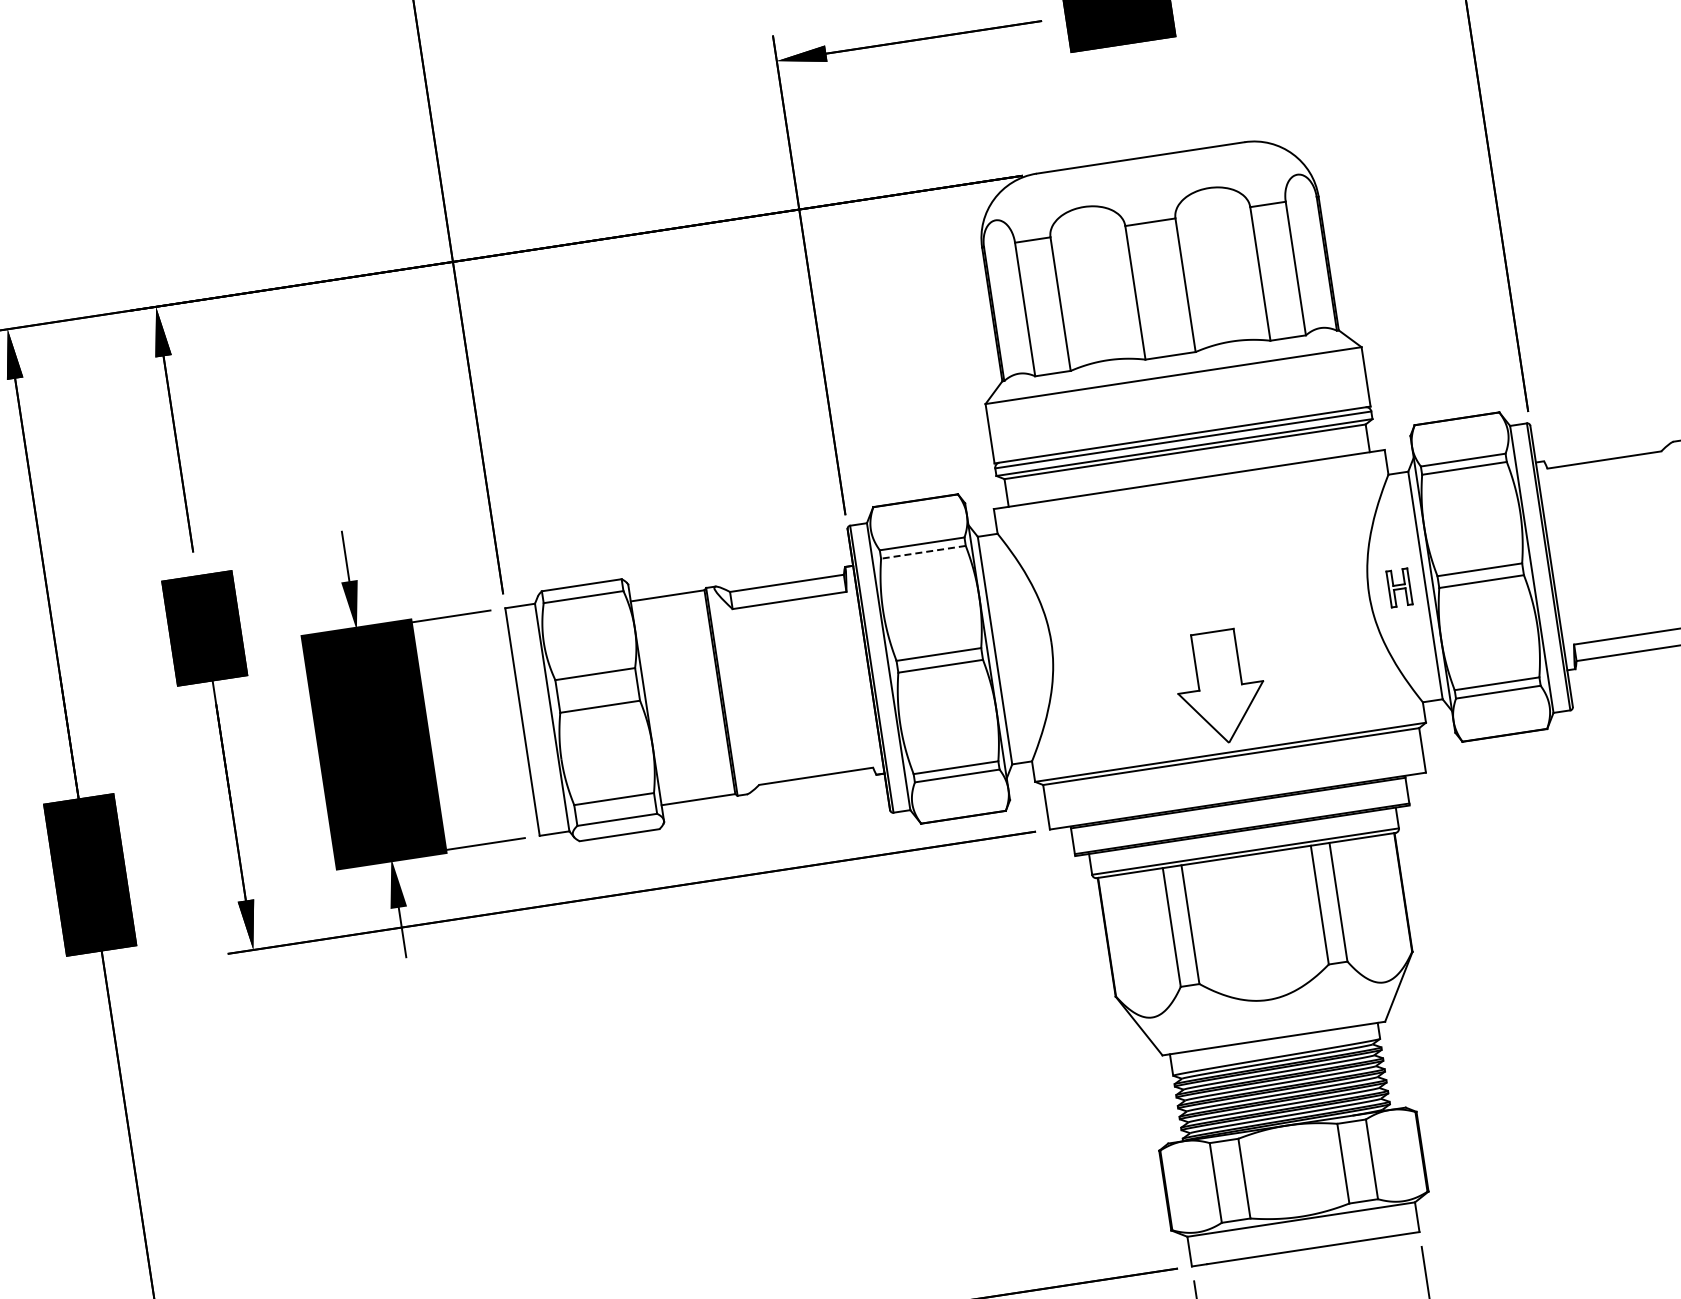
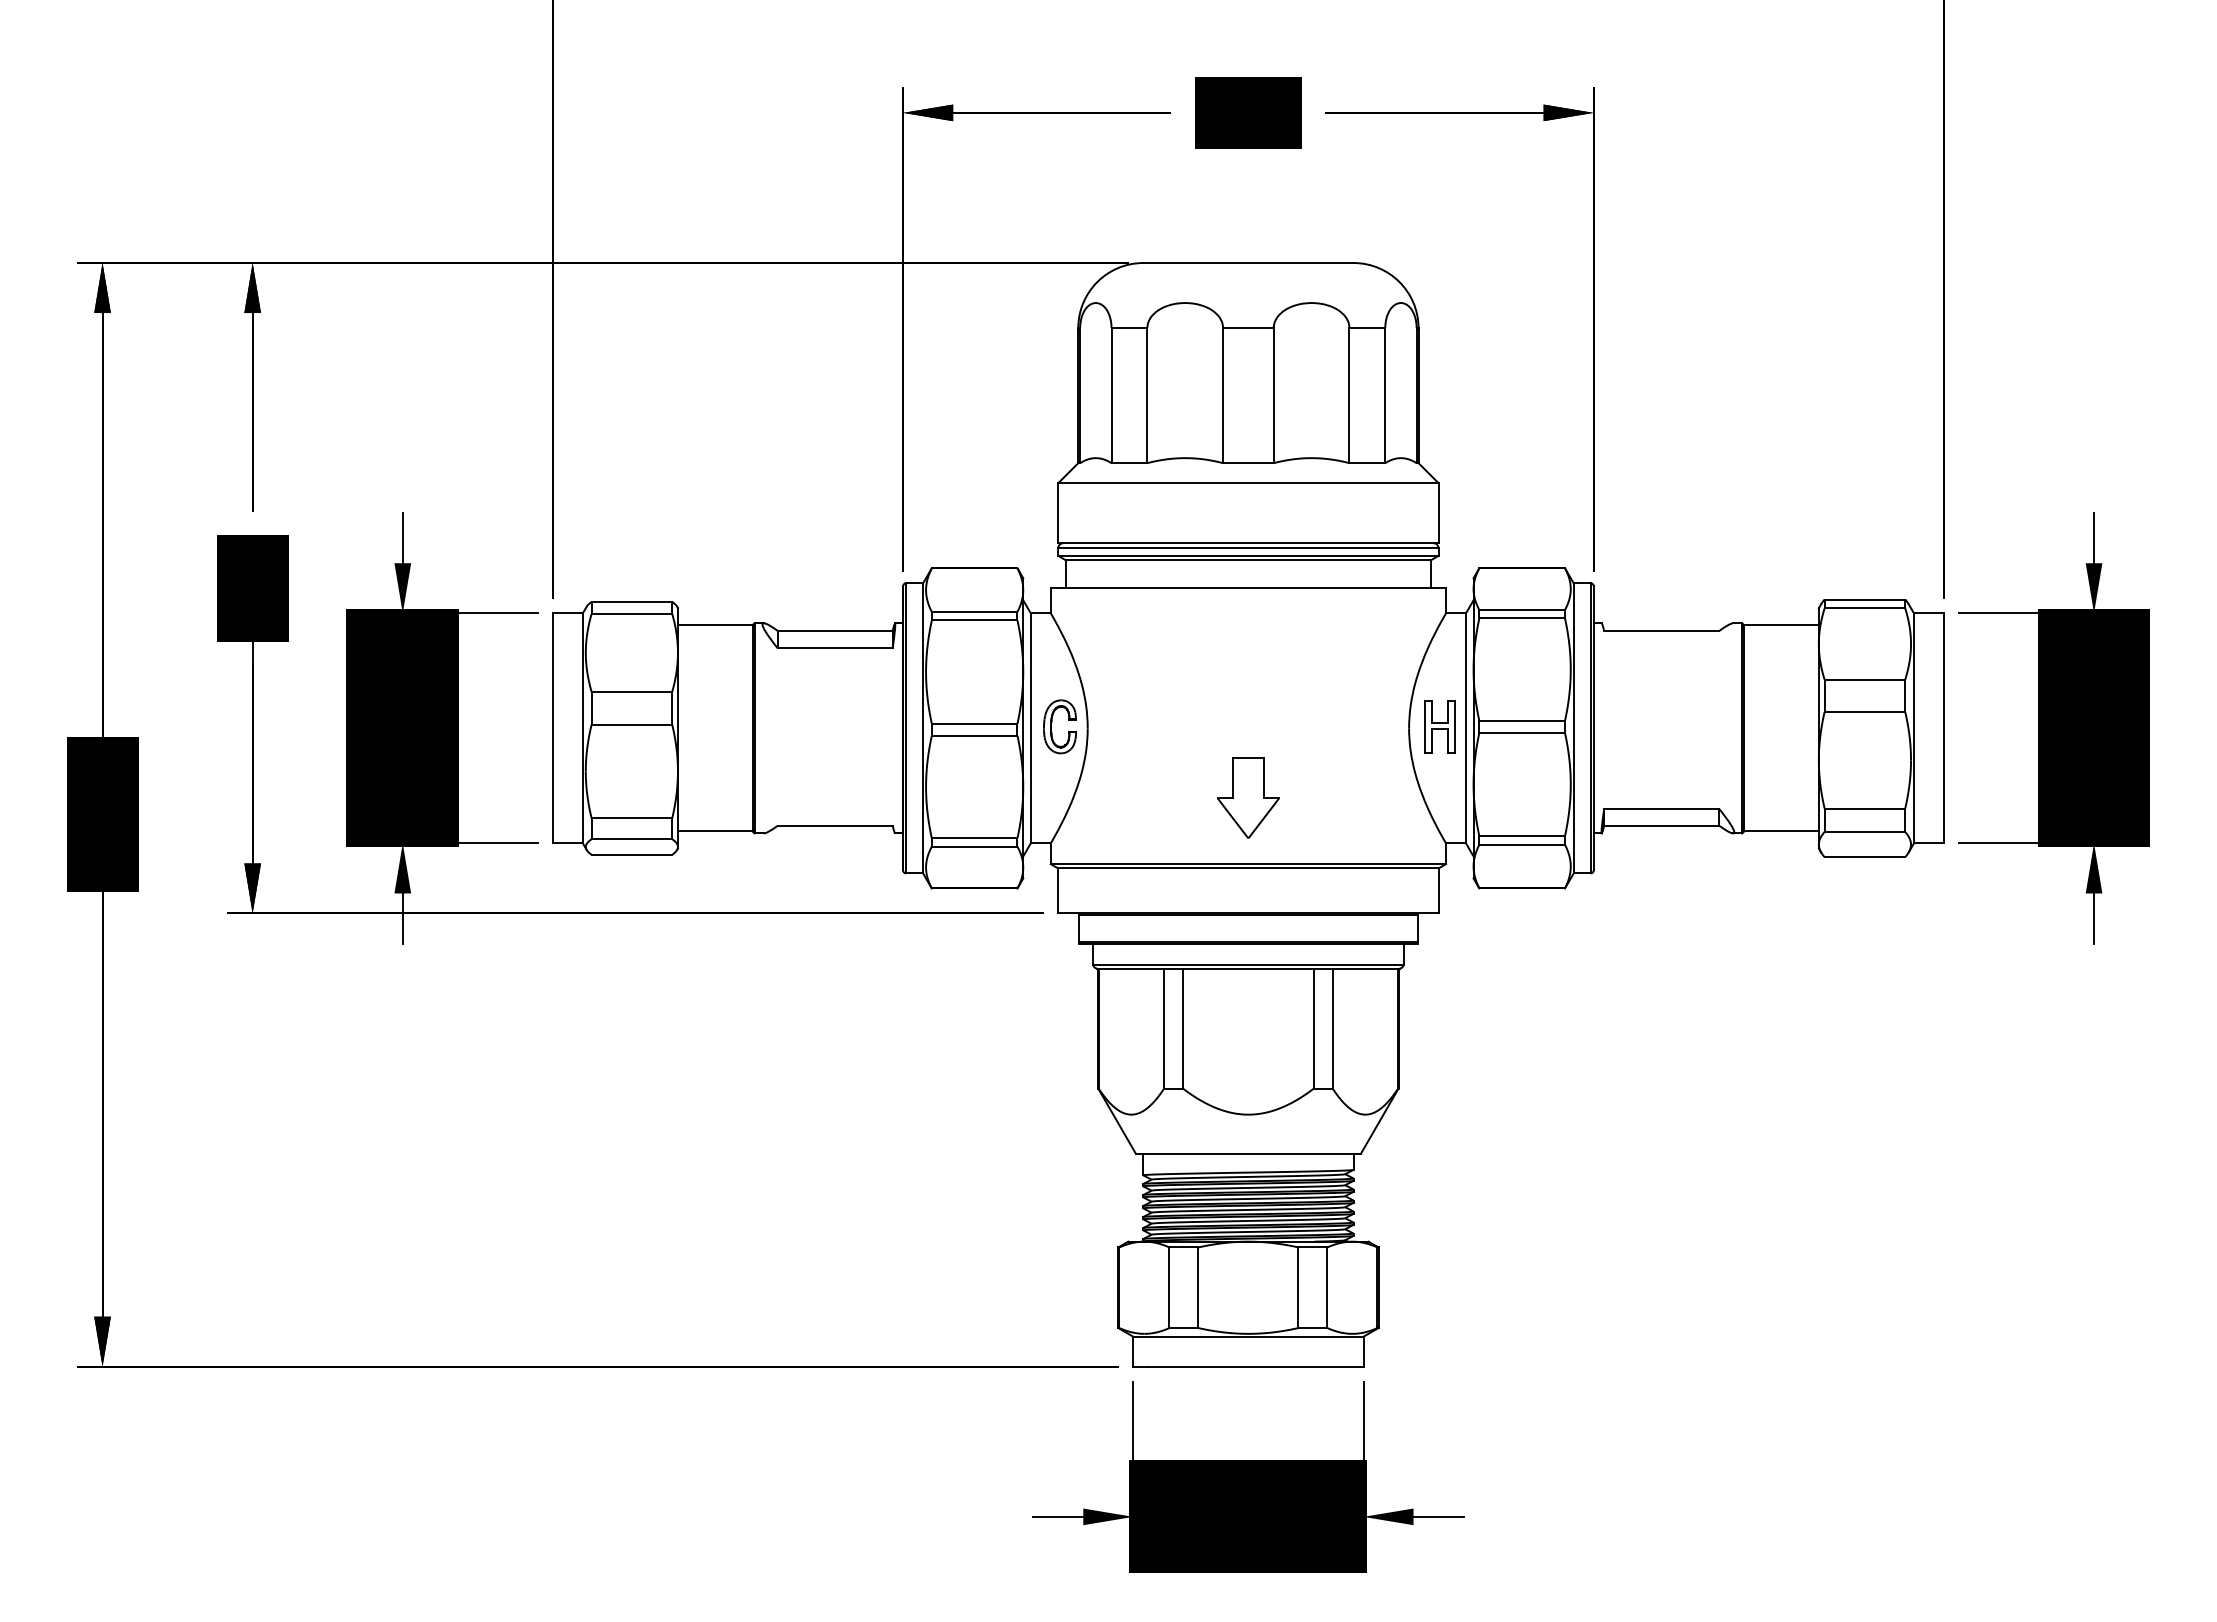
line: (923, 552) -> (974, 620), dashed -> solid
part: (1398, 587) -> (1439, 726), size x1.43
part: (1015, 642) -> (1052, 723), added
part: (1220, 686) -> (1248, 797), size x0.71

